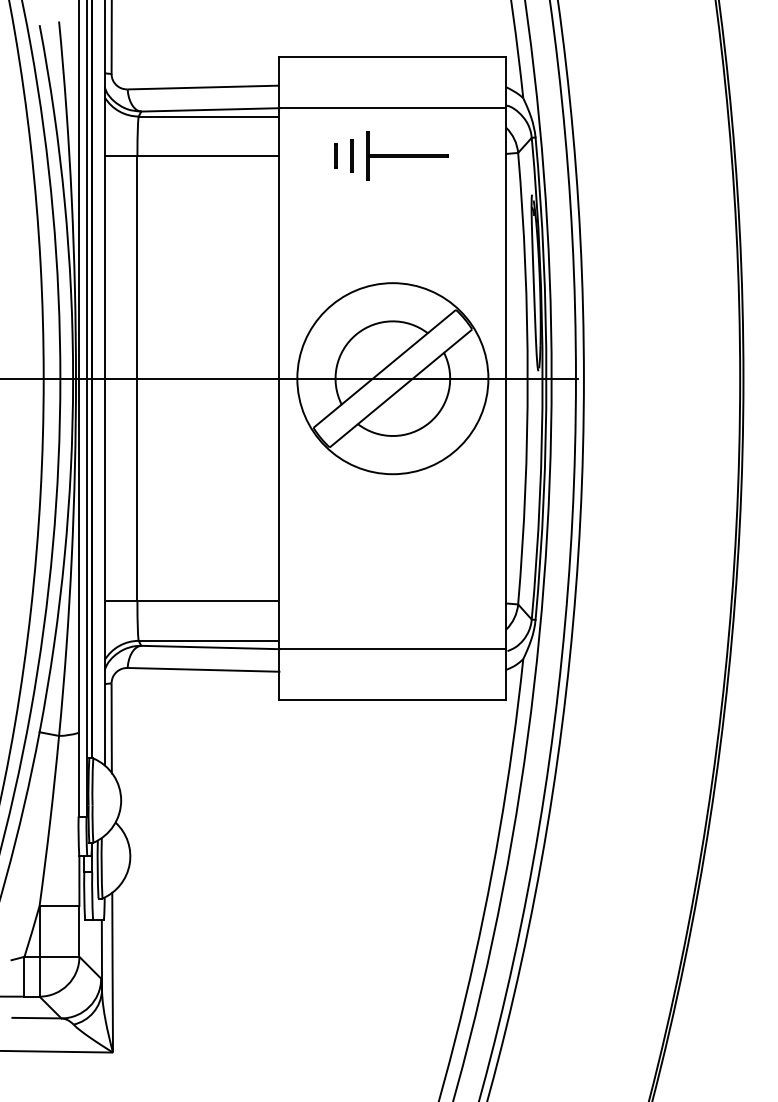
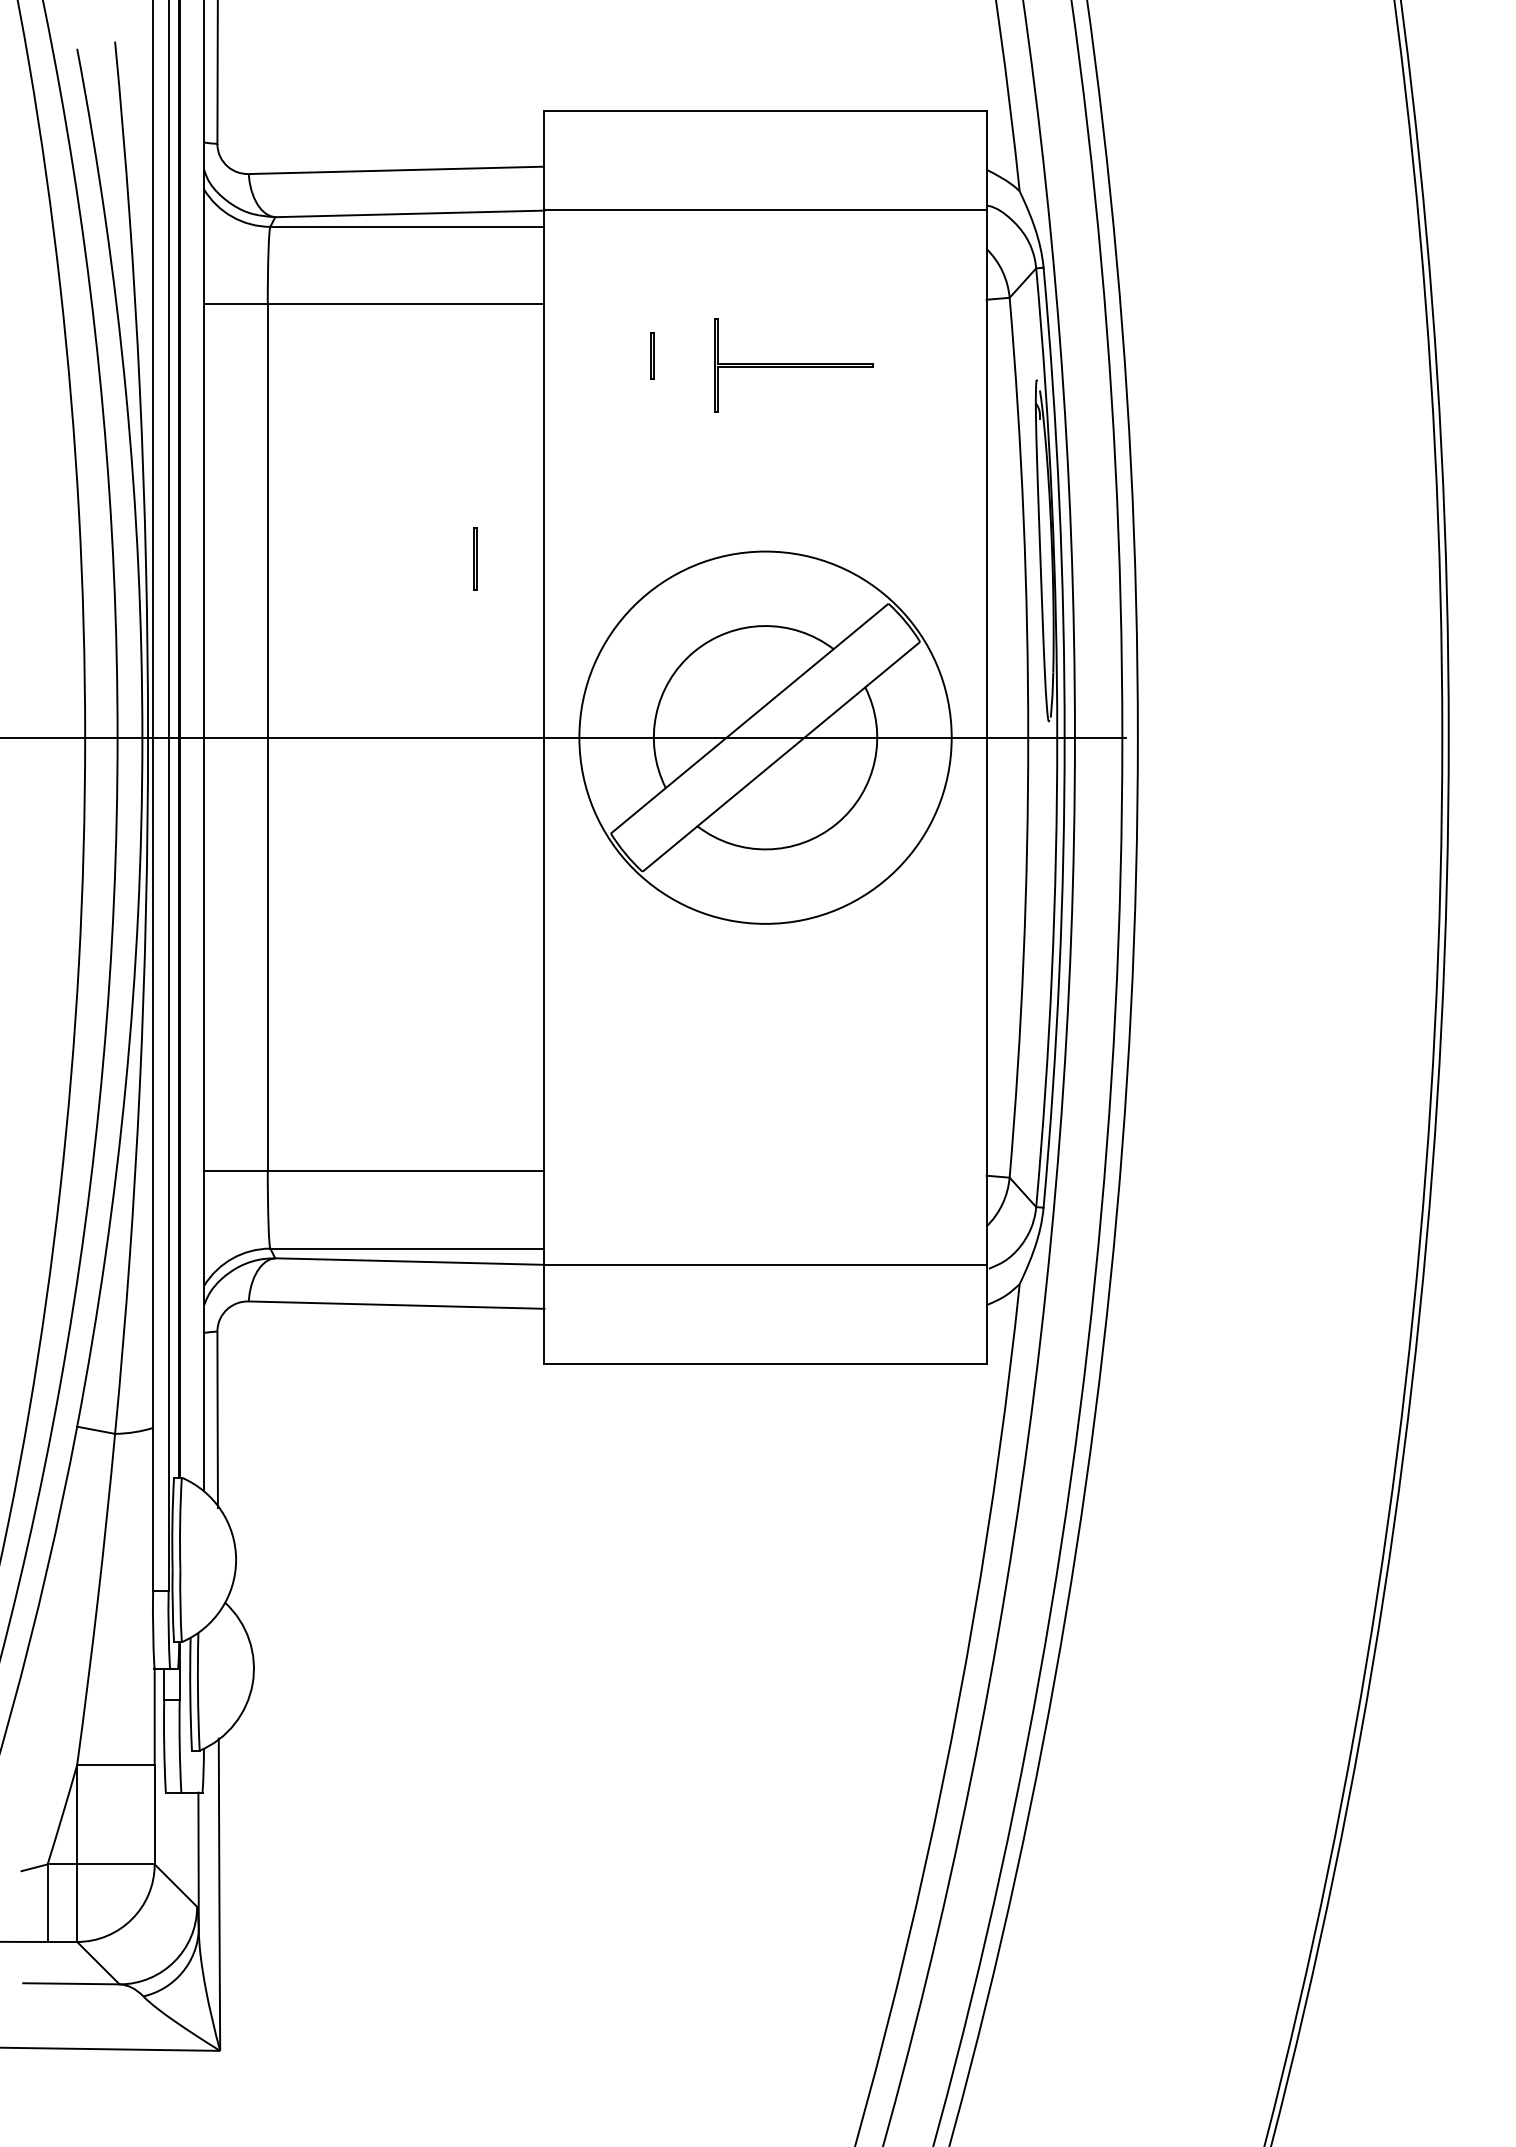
line: (335, 155) -> (651, 355), moved
line: (351, 155) -> (474, 558), moved
part: (407, 155) -> (794, 365), moved

